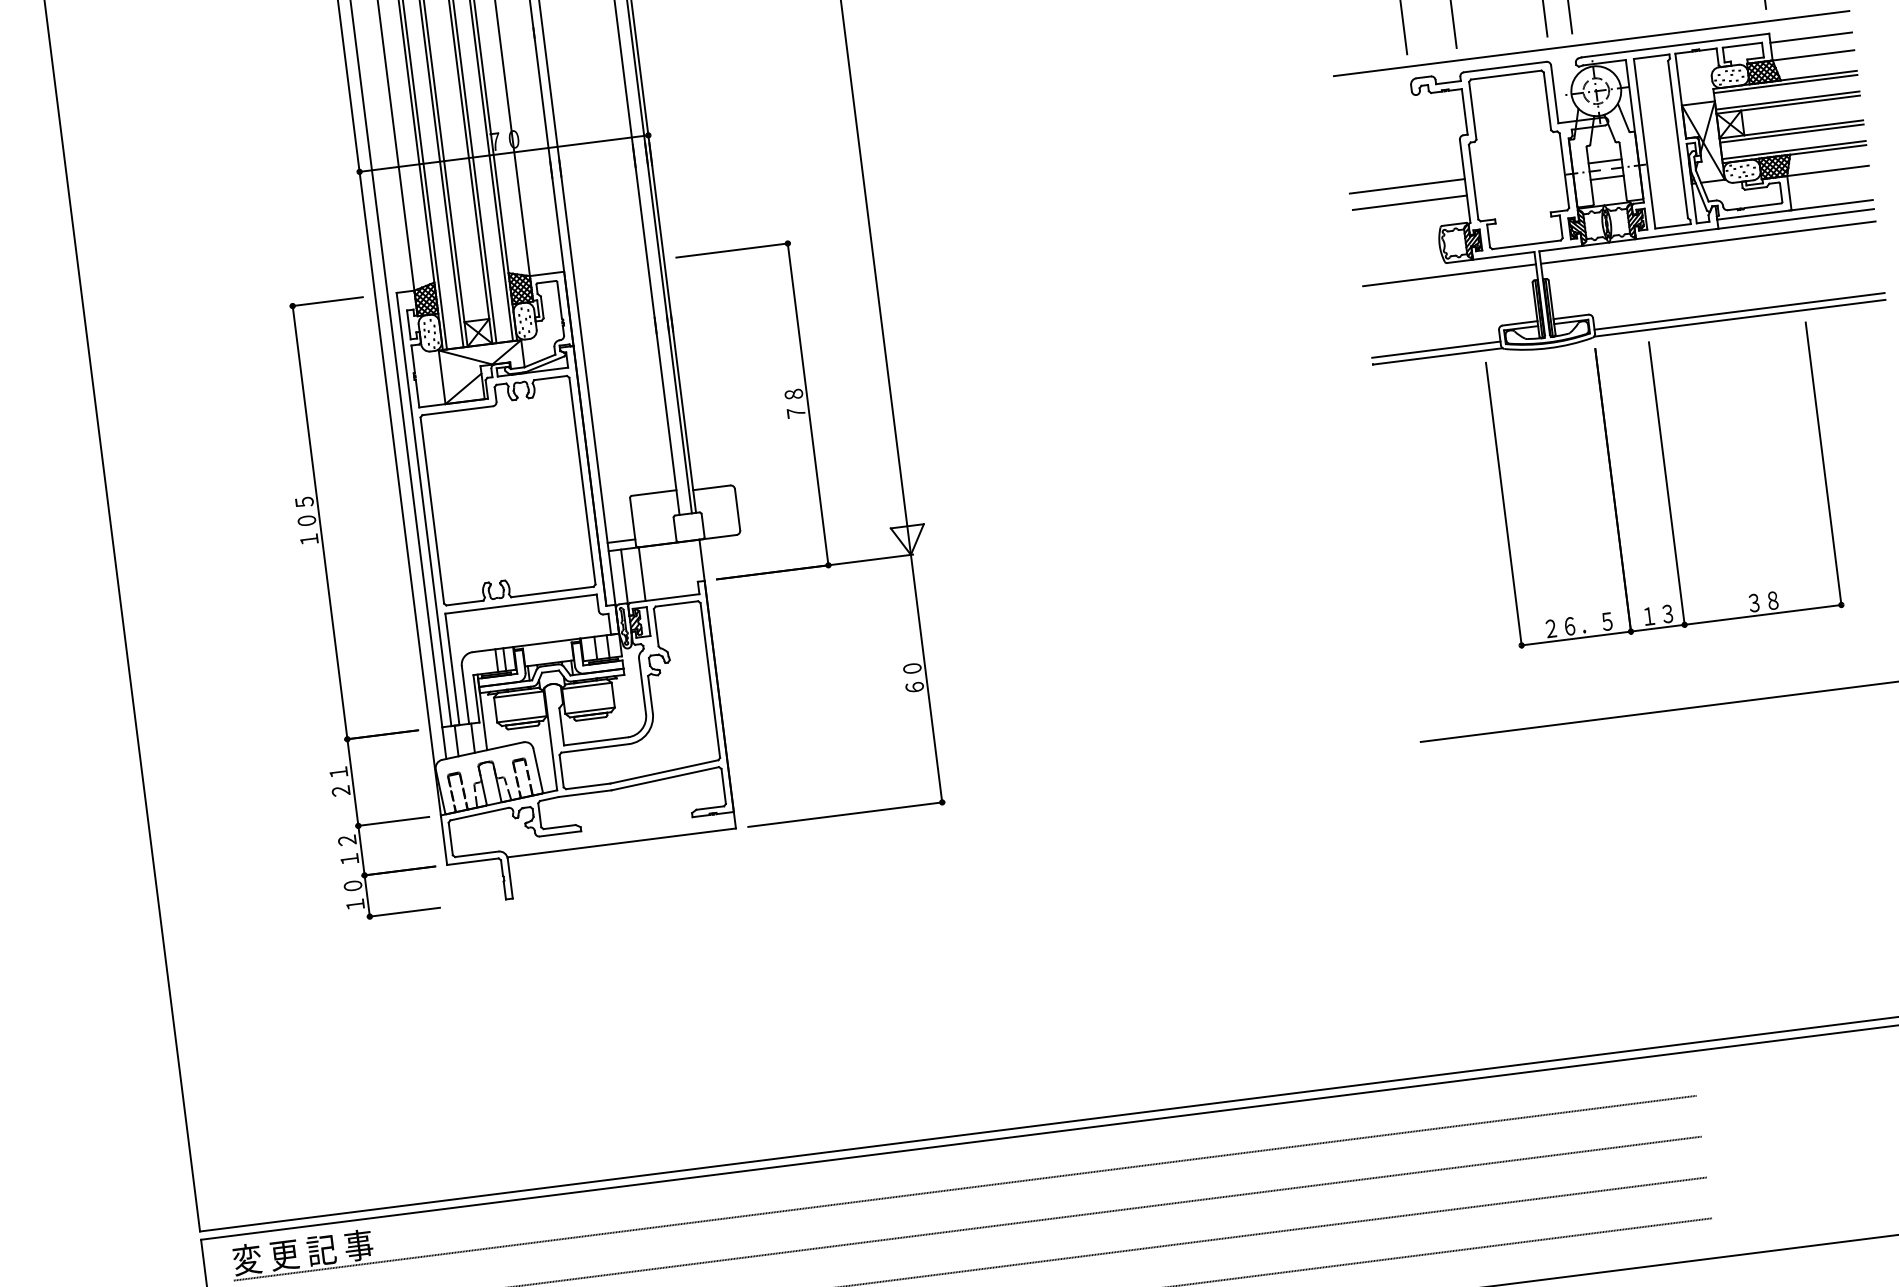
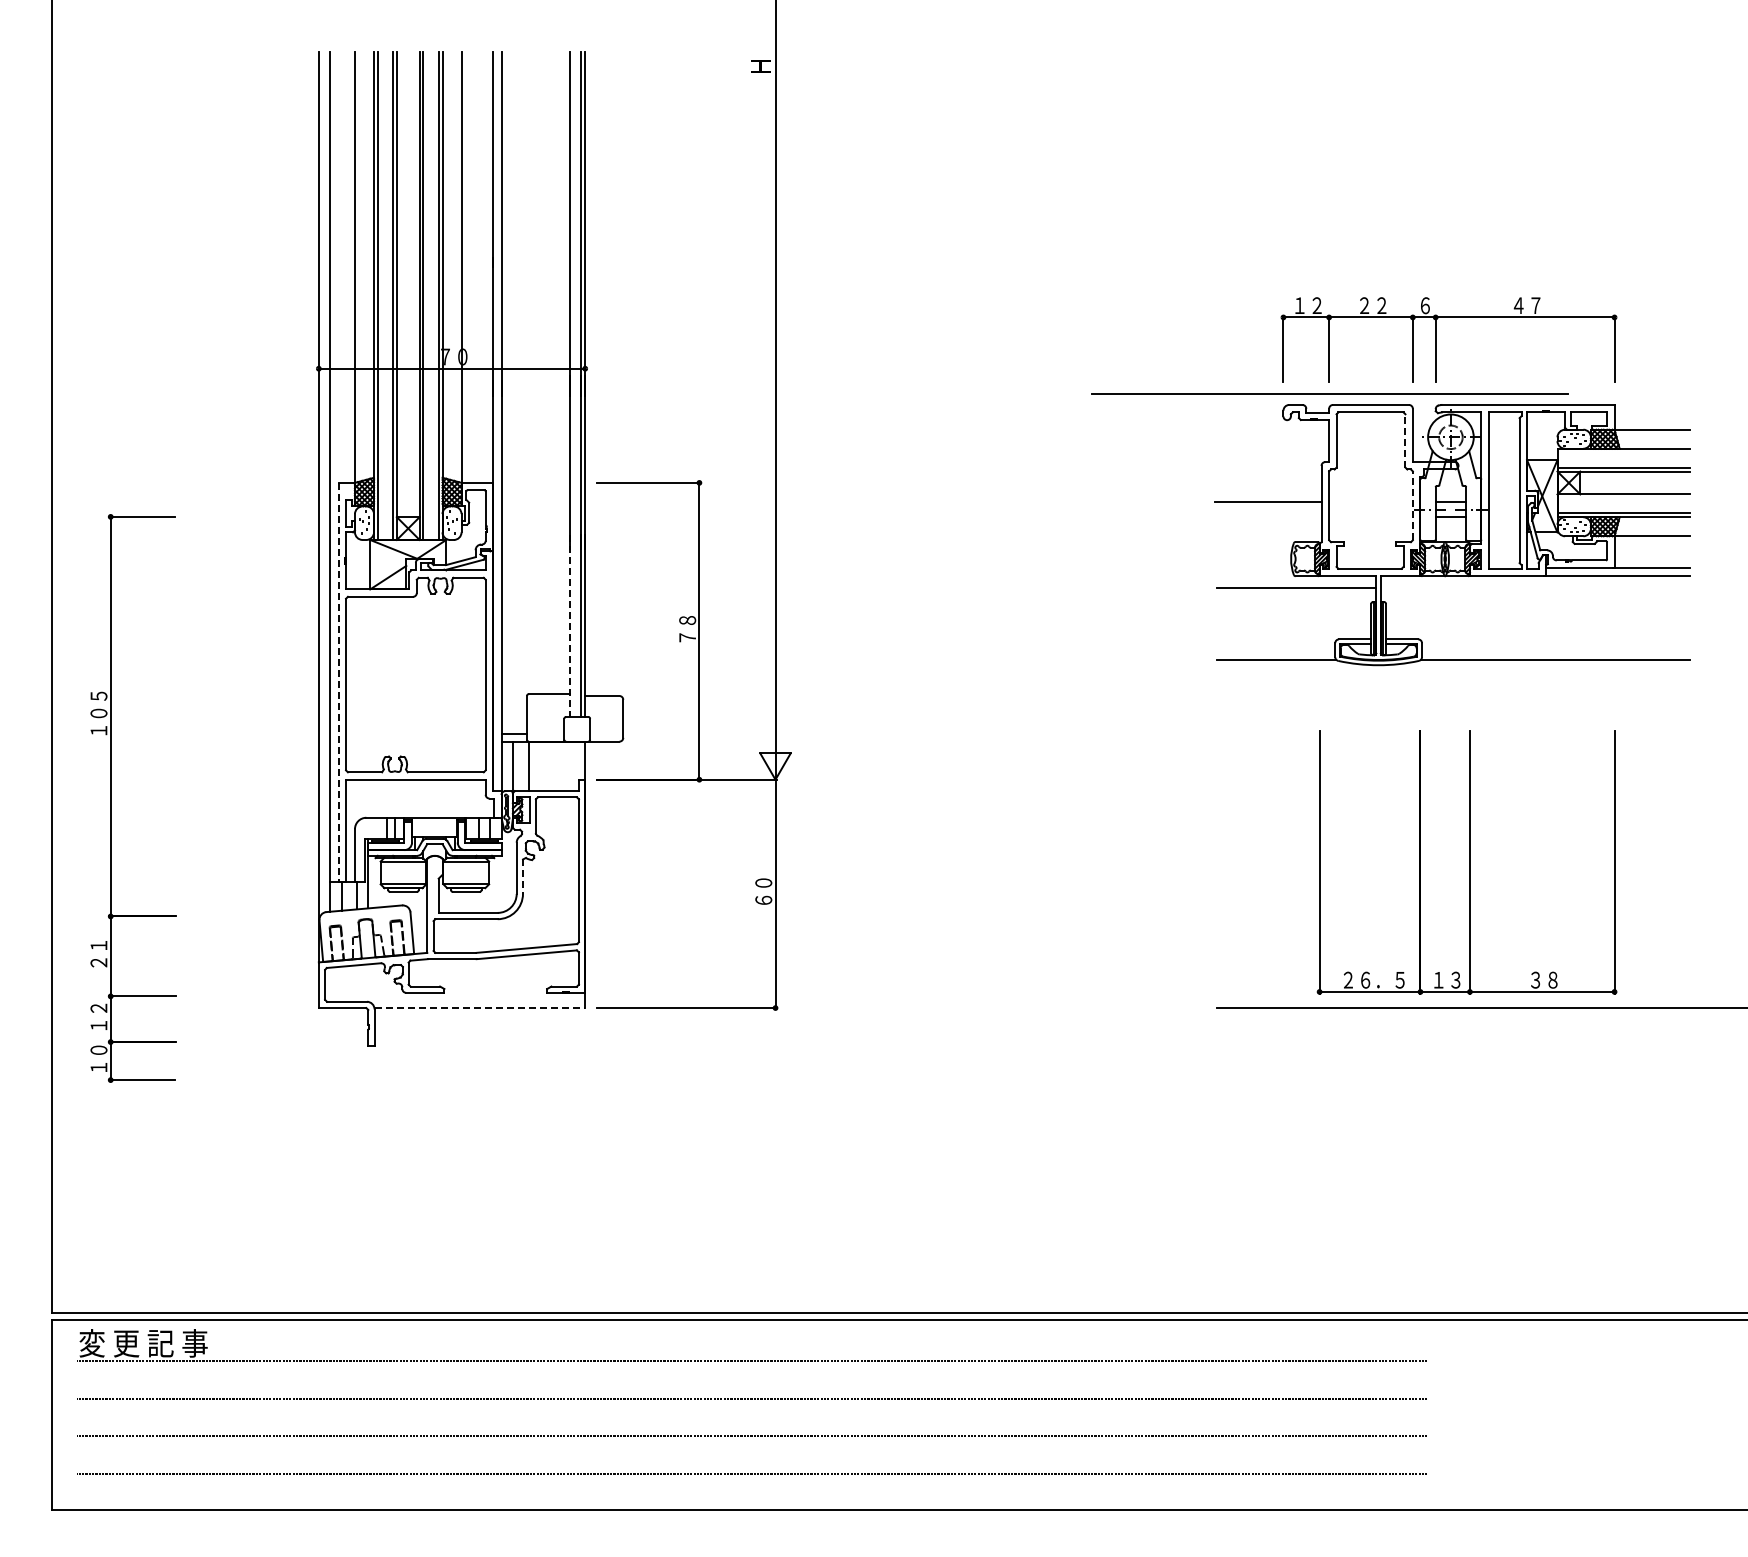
line: (1810, 37) -> (1651, 413), removed
line: (1590, 43) -> (1329, 393), moved
line: (1785, 84) -> (1623, 452), removed
line: (1547, 100) -> (1405, 440), solid -> dashed
line: (1791, 133) -> (1623, 498), removed
line: (1563, 170) -> (1412, 505), solid -> dashed
line: (1409, 203) -> (1268, 517), removed
line: (1707, 242) -> (1534, 587), removed
line: (1739, 311) -> (1555, 653), removed
line: (1435, 349) -> (1275, 653), removed
line: (667, 416) -> (570, 626), solid -> dashed
part: (1663, 484) -> (1466, 862), moved
line: (423, 509) -> (338, 682), solid -> dashed
part: (332, 611) -> (111, 798), moved
line: (651, 695) -> (523, 877), solid -> dashed
line: (622, 843) -> (480, 1008), solid -> dashed

